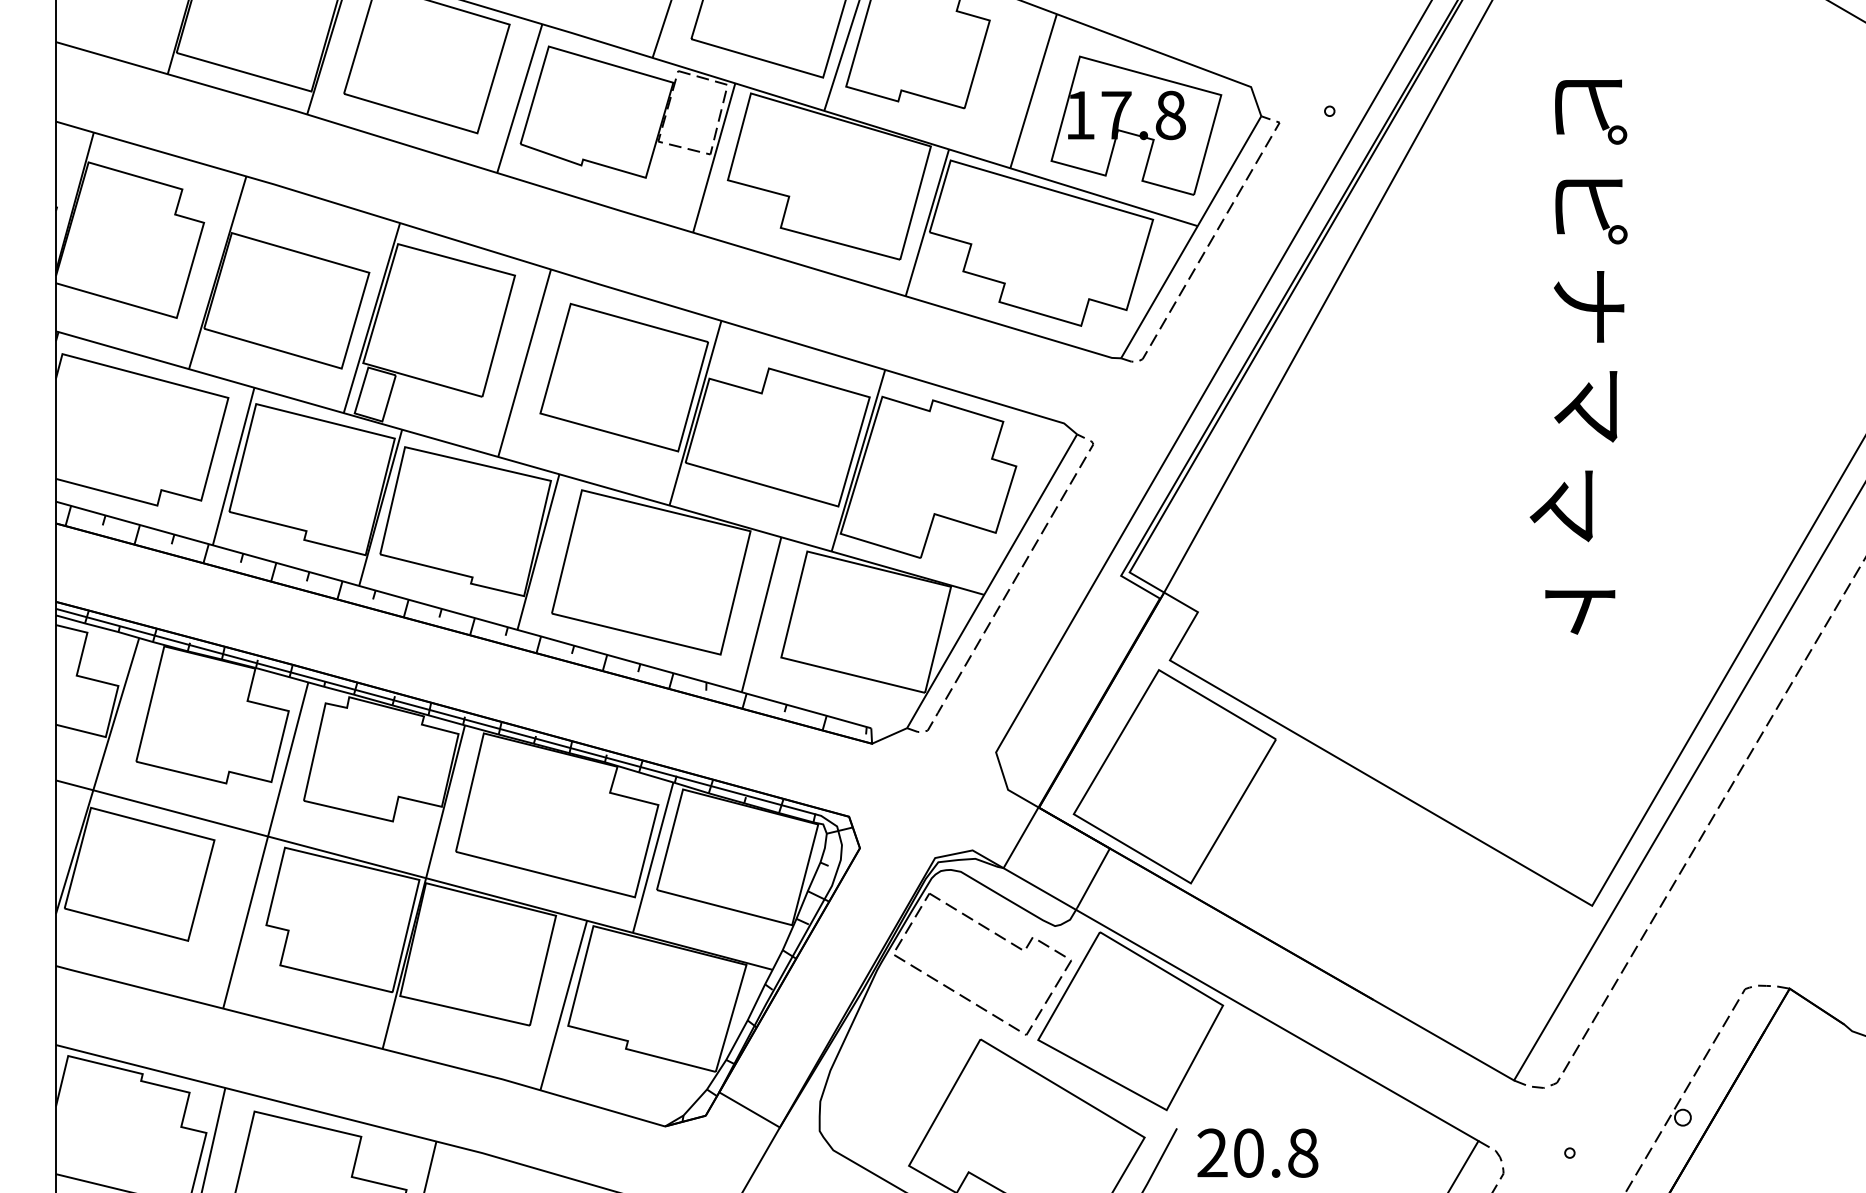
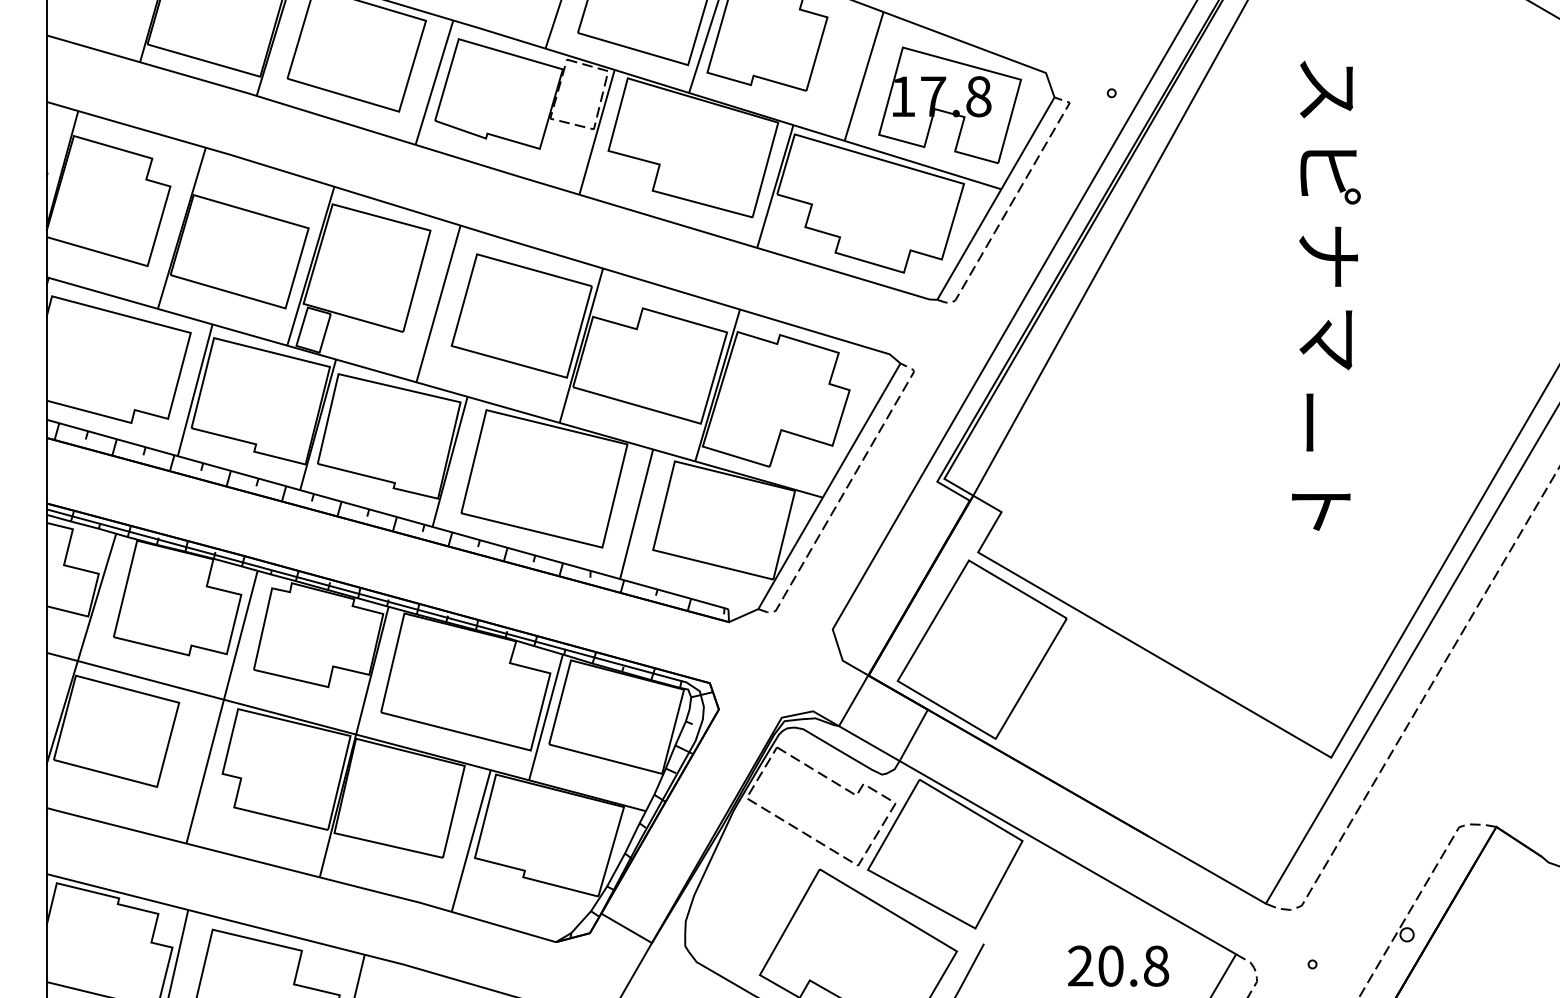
text: (1590, 108) -> (1329, 90), ピ -> ス
text: (1560, 506) -> (1304, 423), マ -> ー
text: (1257, 1152) -> (1118, 965), moved

